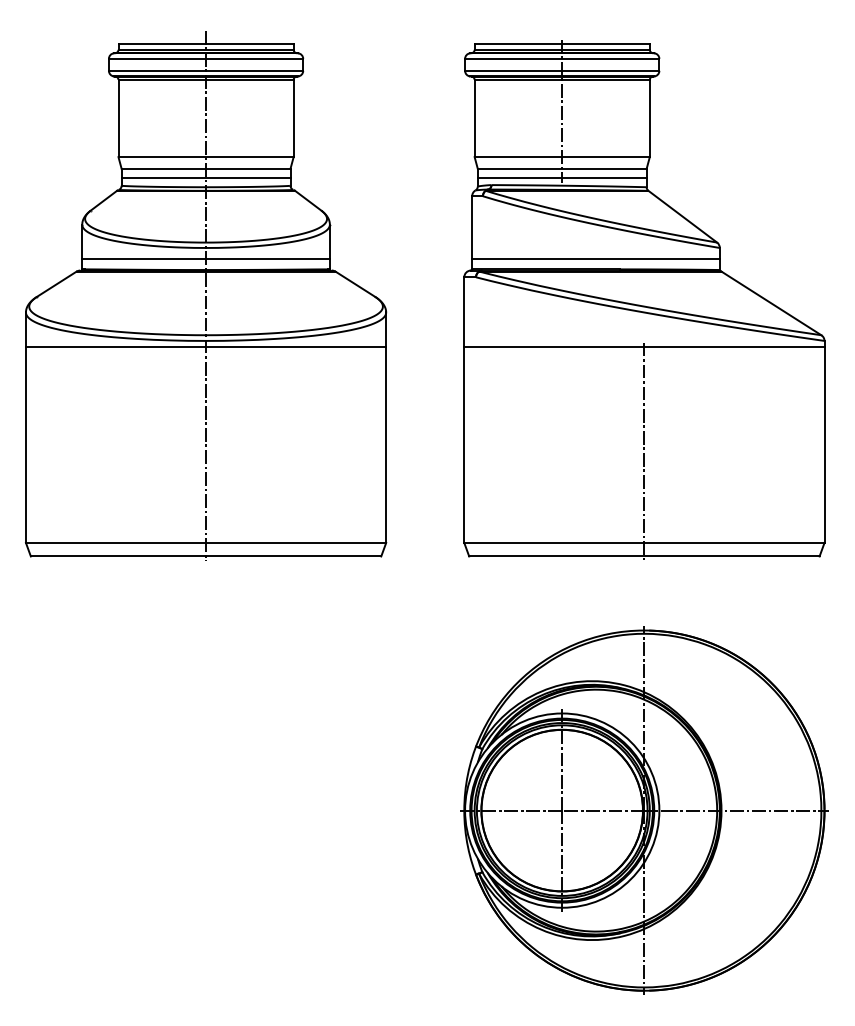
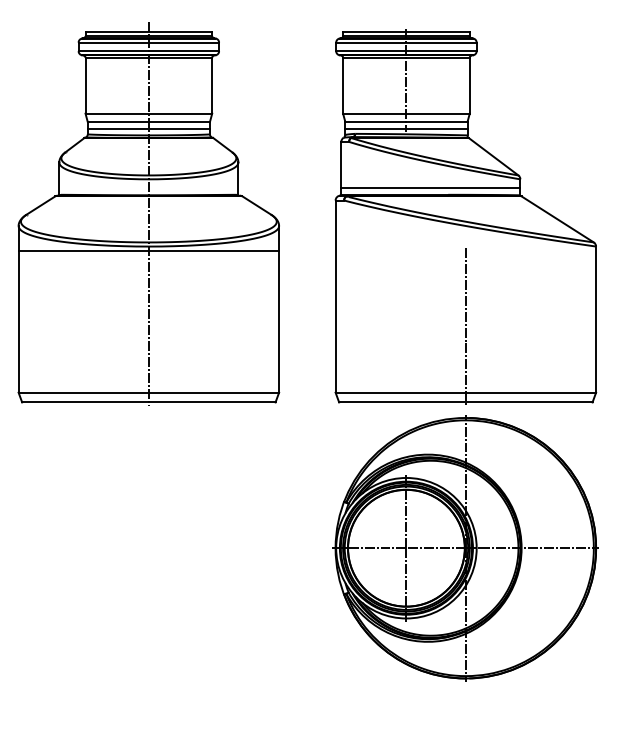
line: (205, 259) -> (148, 187), removed
line: (643, 347) -> (465, 251), removed
part: (643, 810) -> (465, 548), moved

